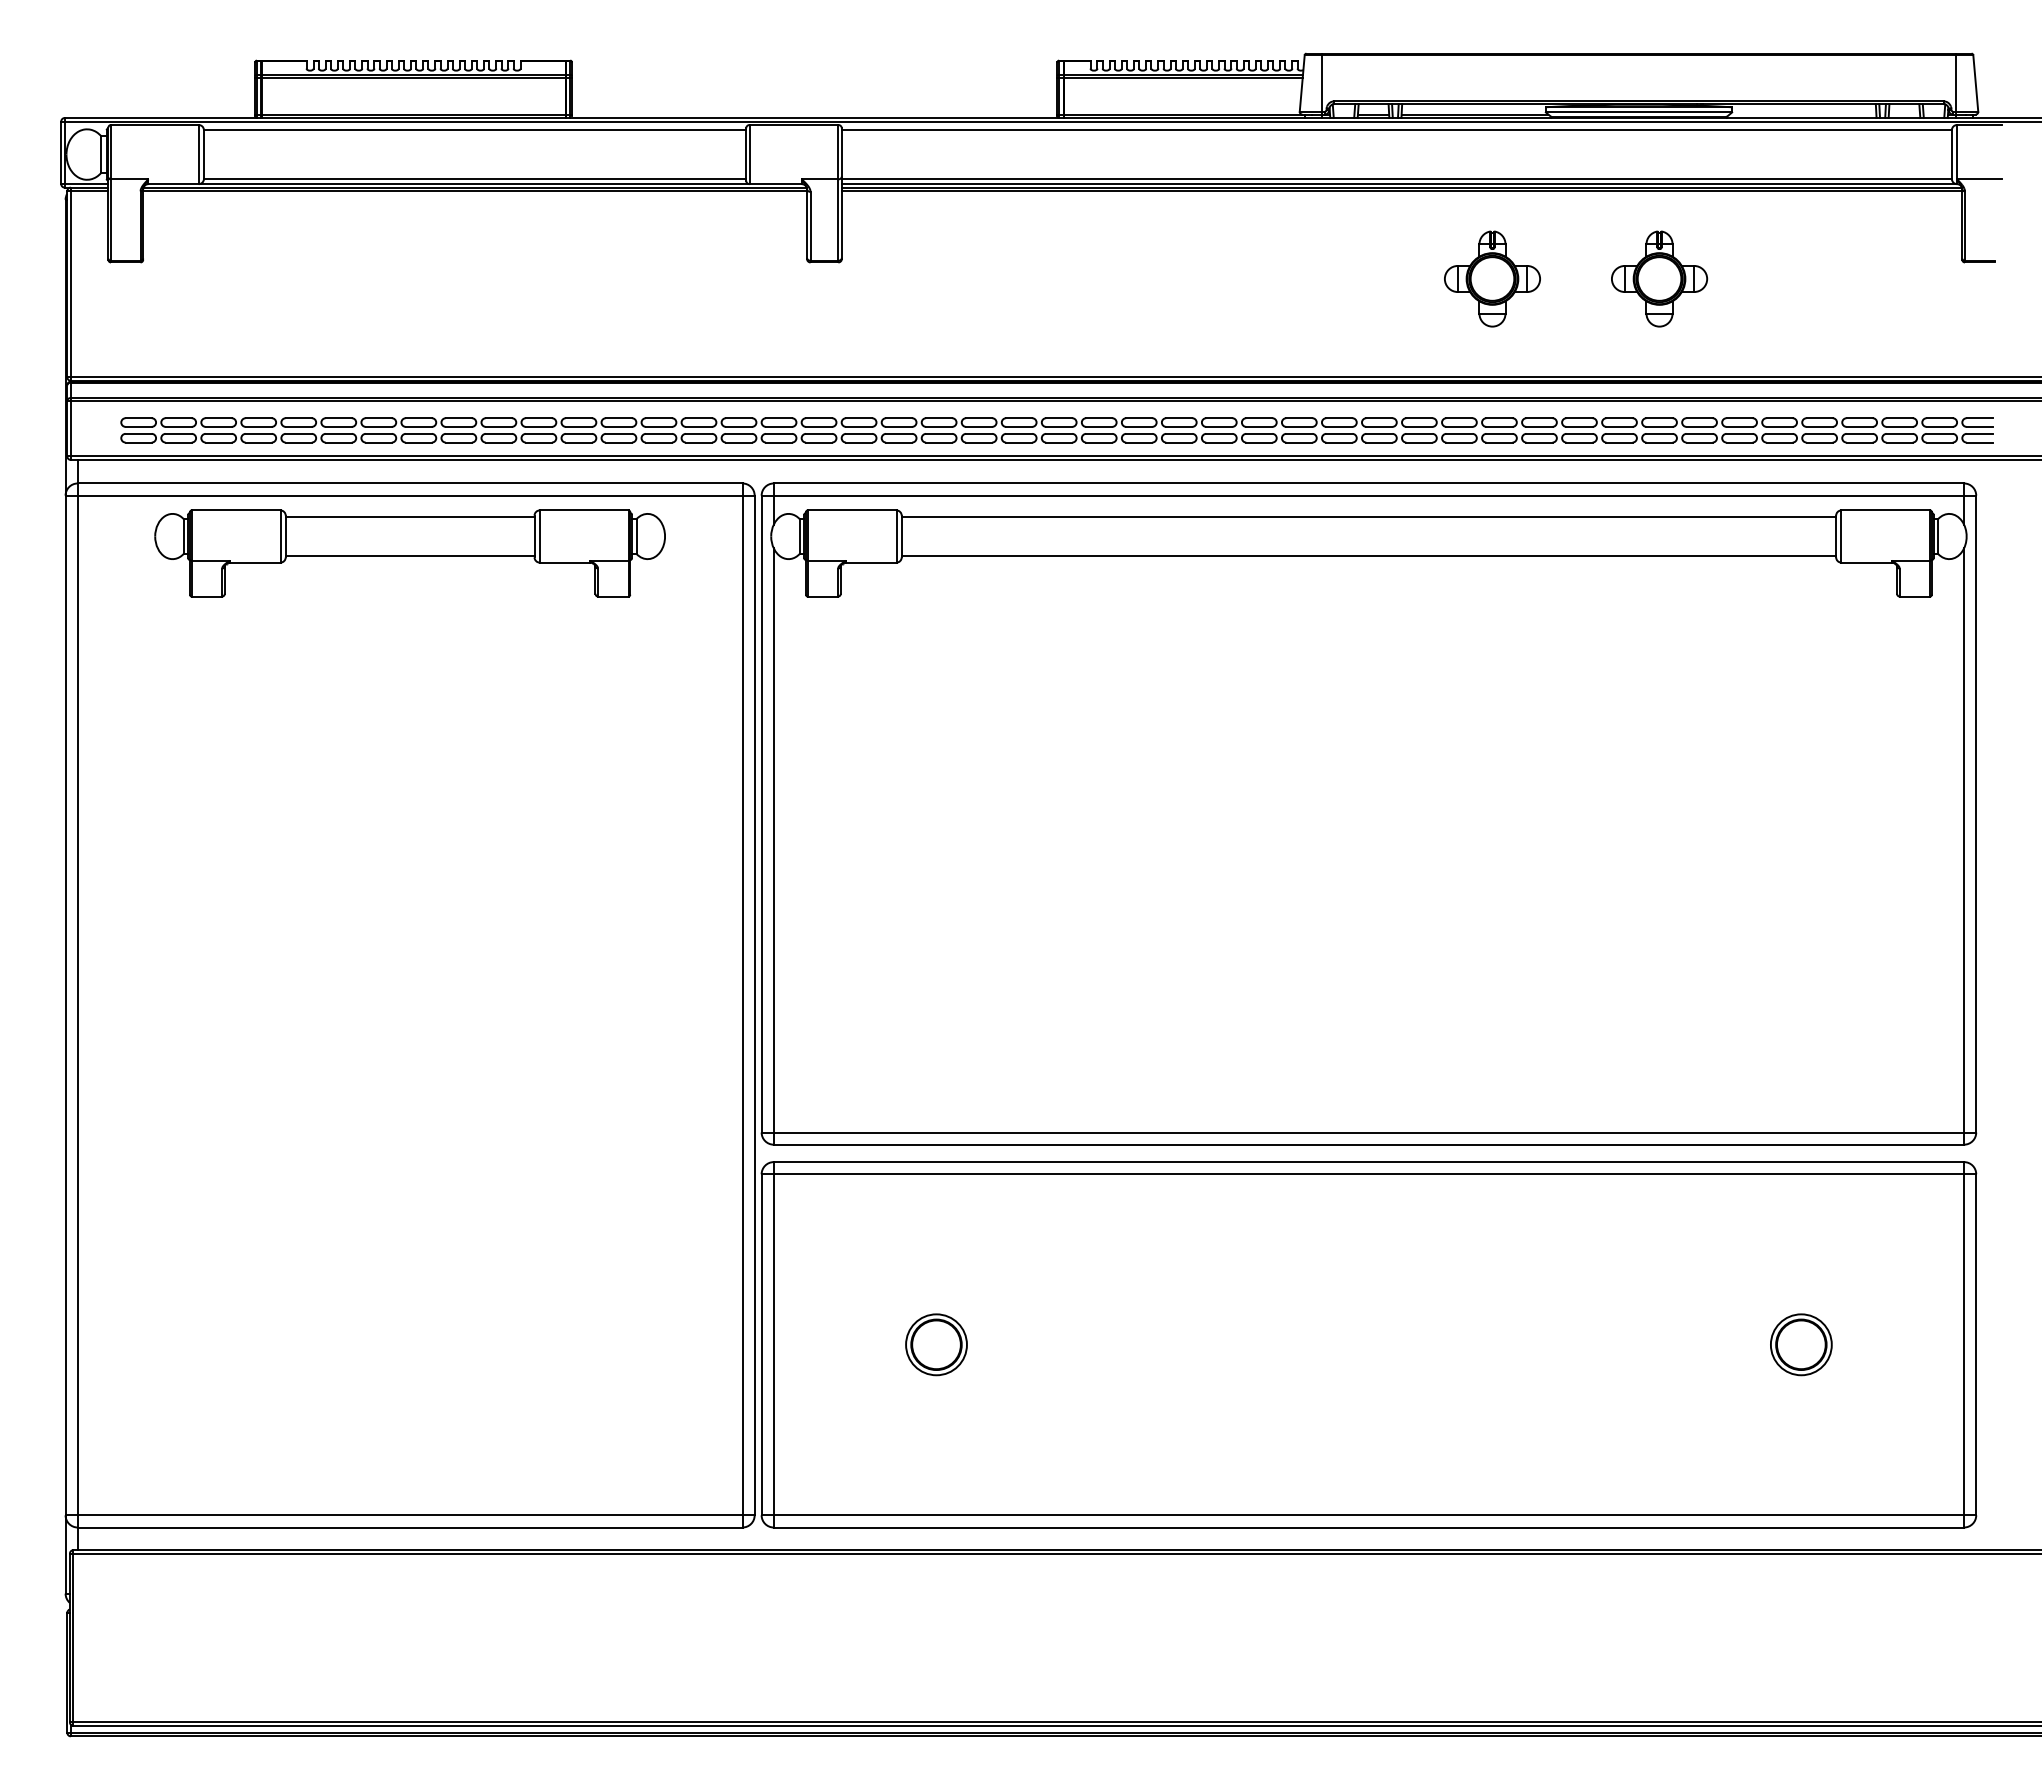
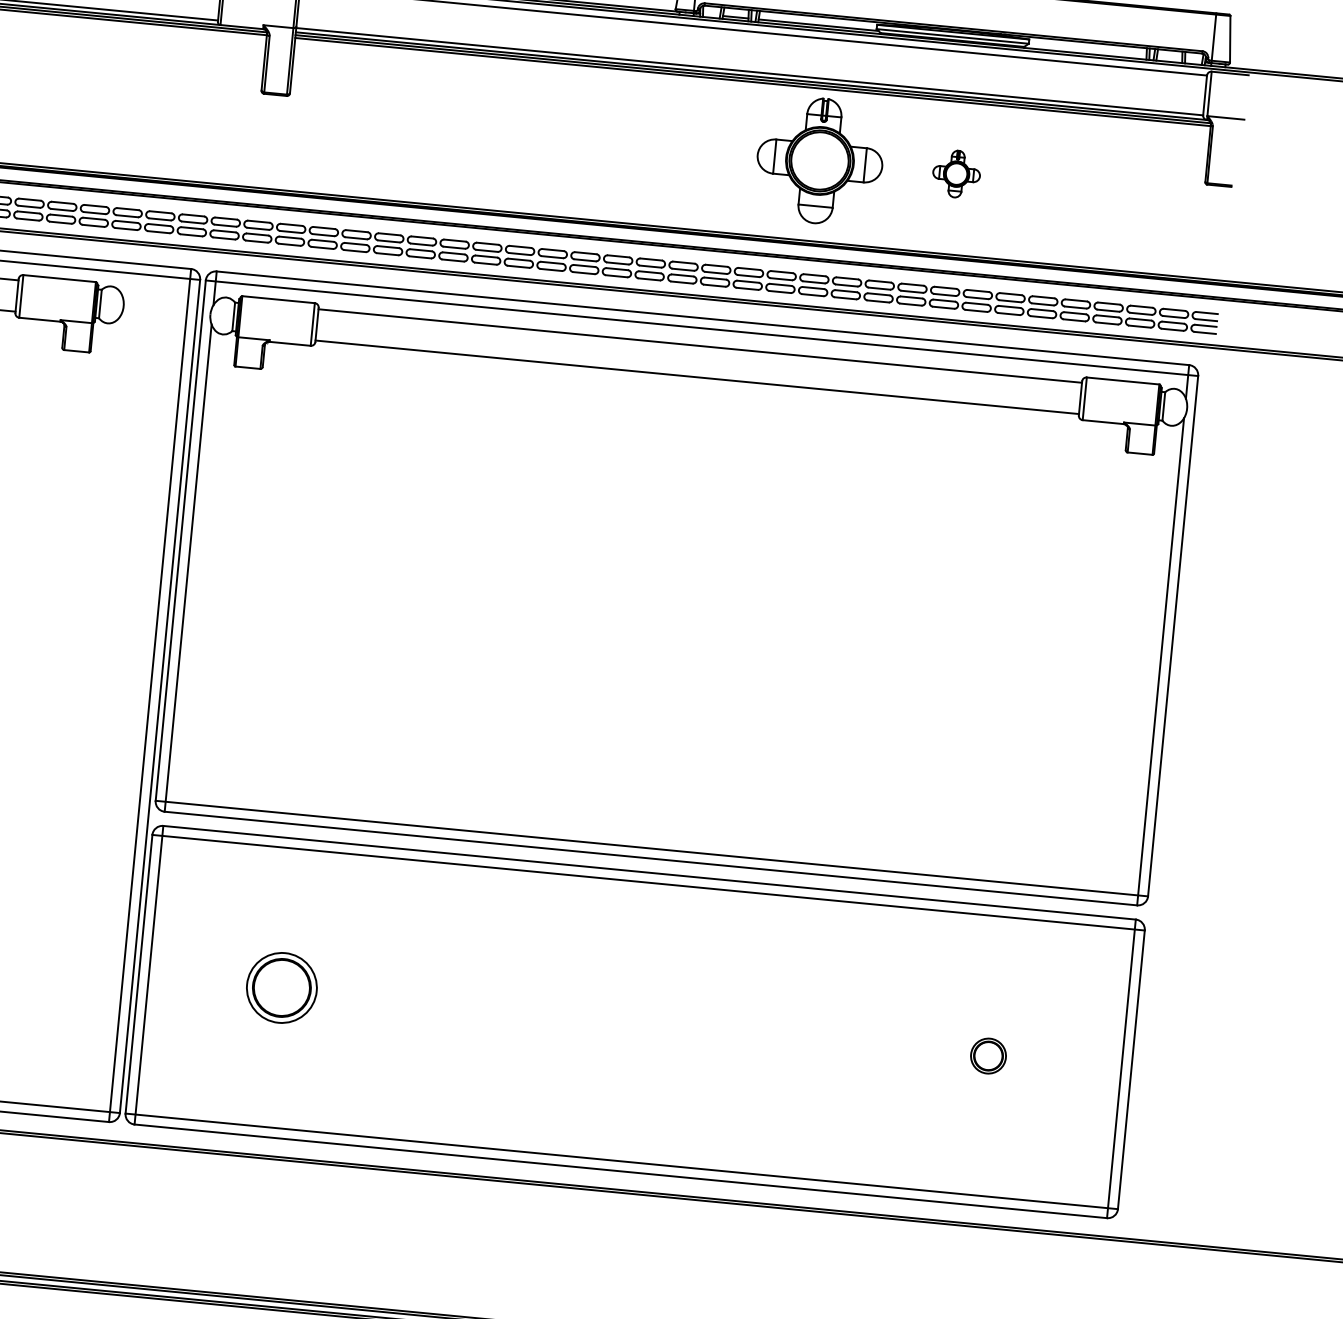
part: (1492, 278) -> (820, 160), size x1.6
part: (1659, 278) -> (956, 173), size x0.6
part: (936, 1344) -> (281, 987), size x1.4
part: (1801, 1344) -> (988, 1055), size x0.7

